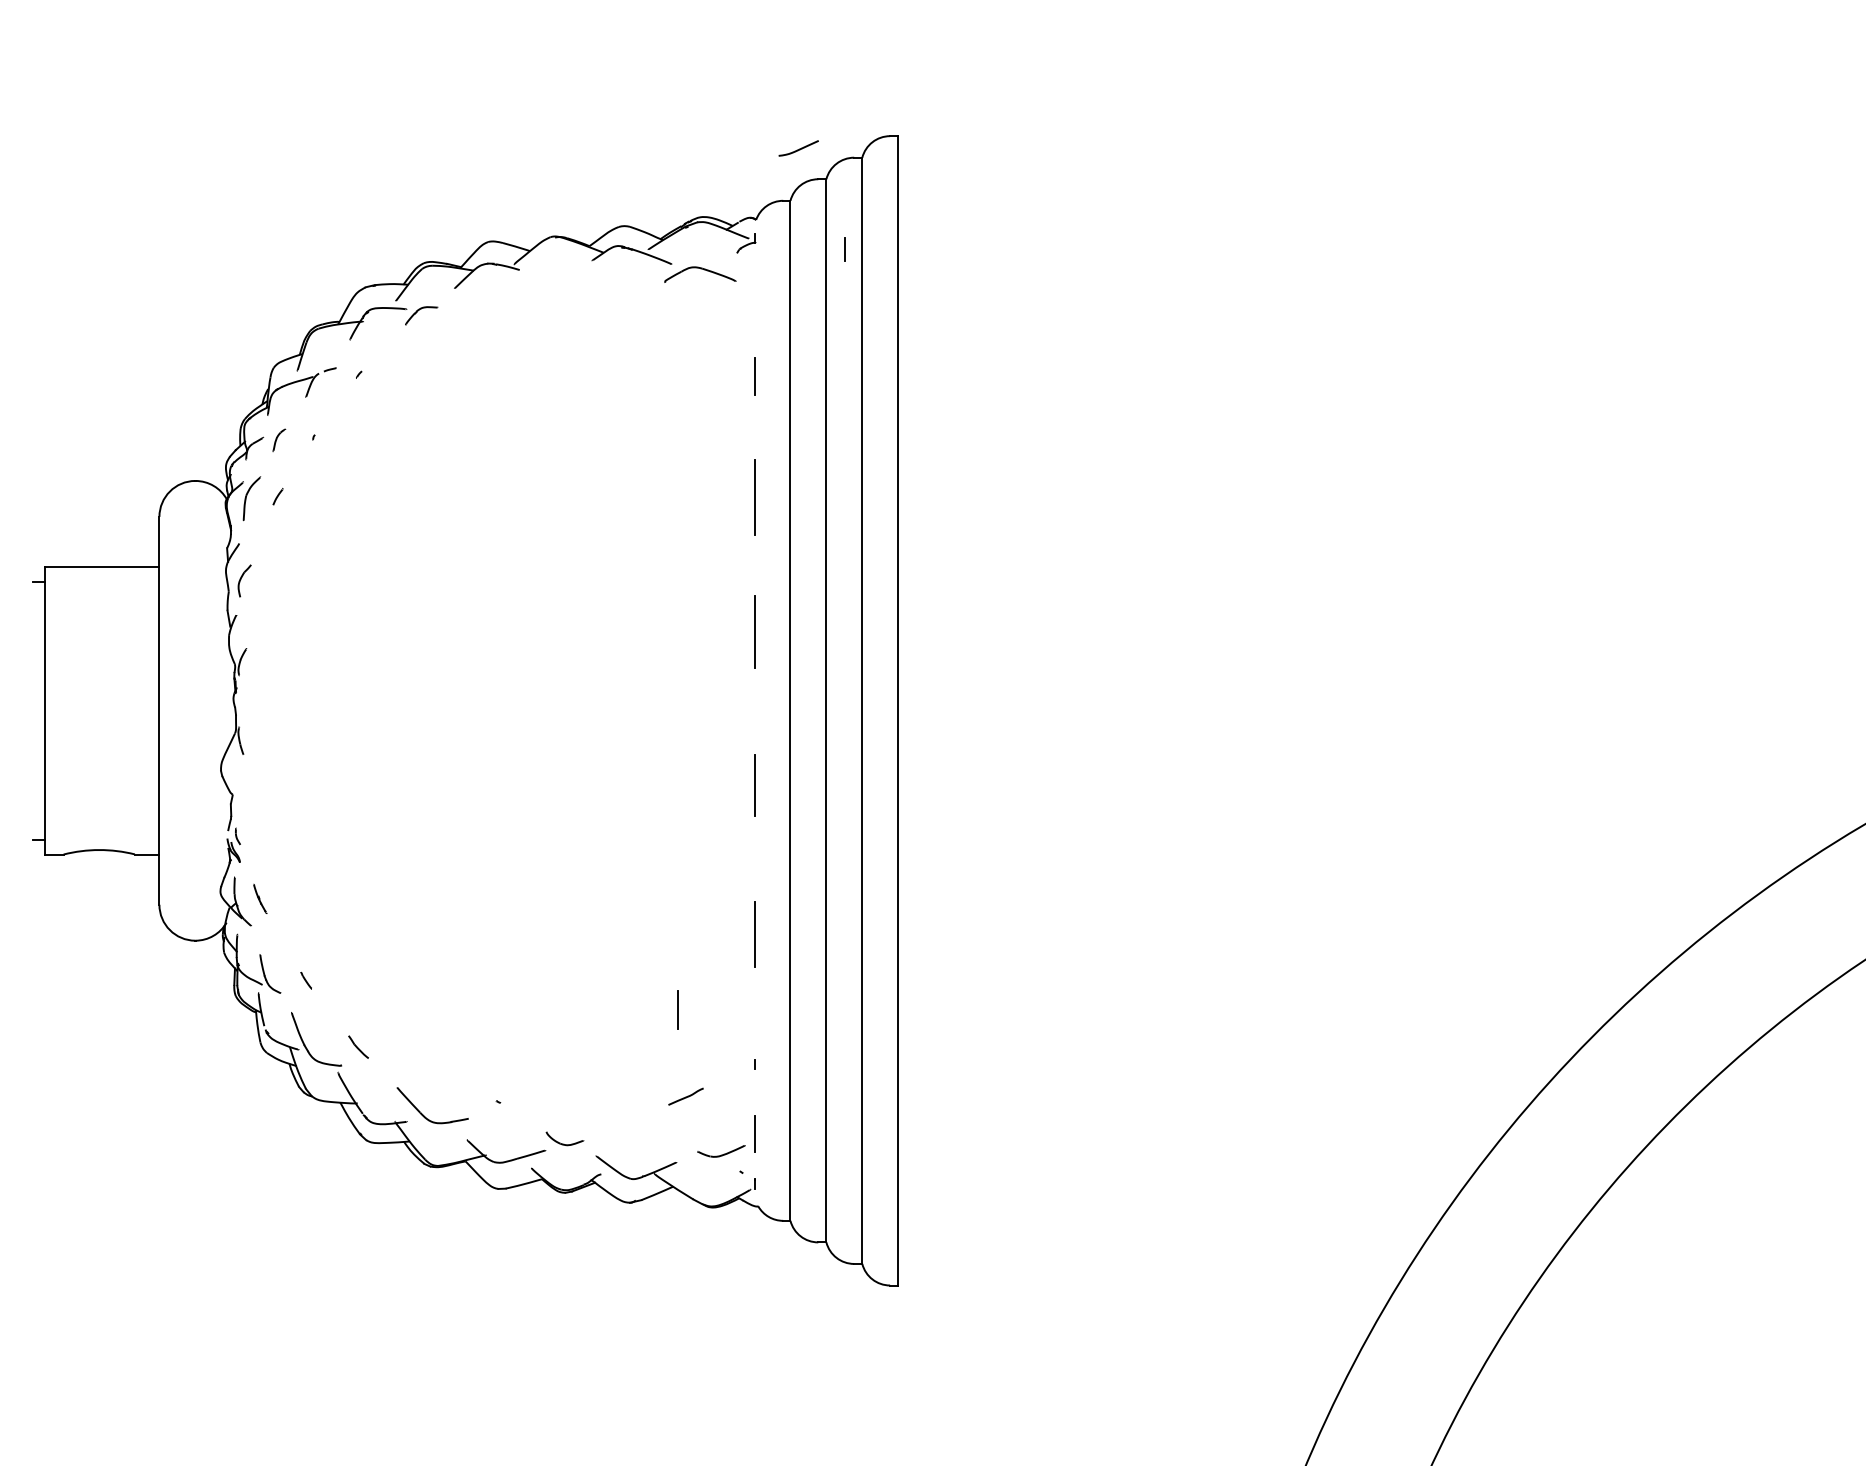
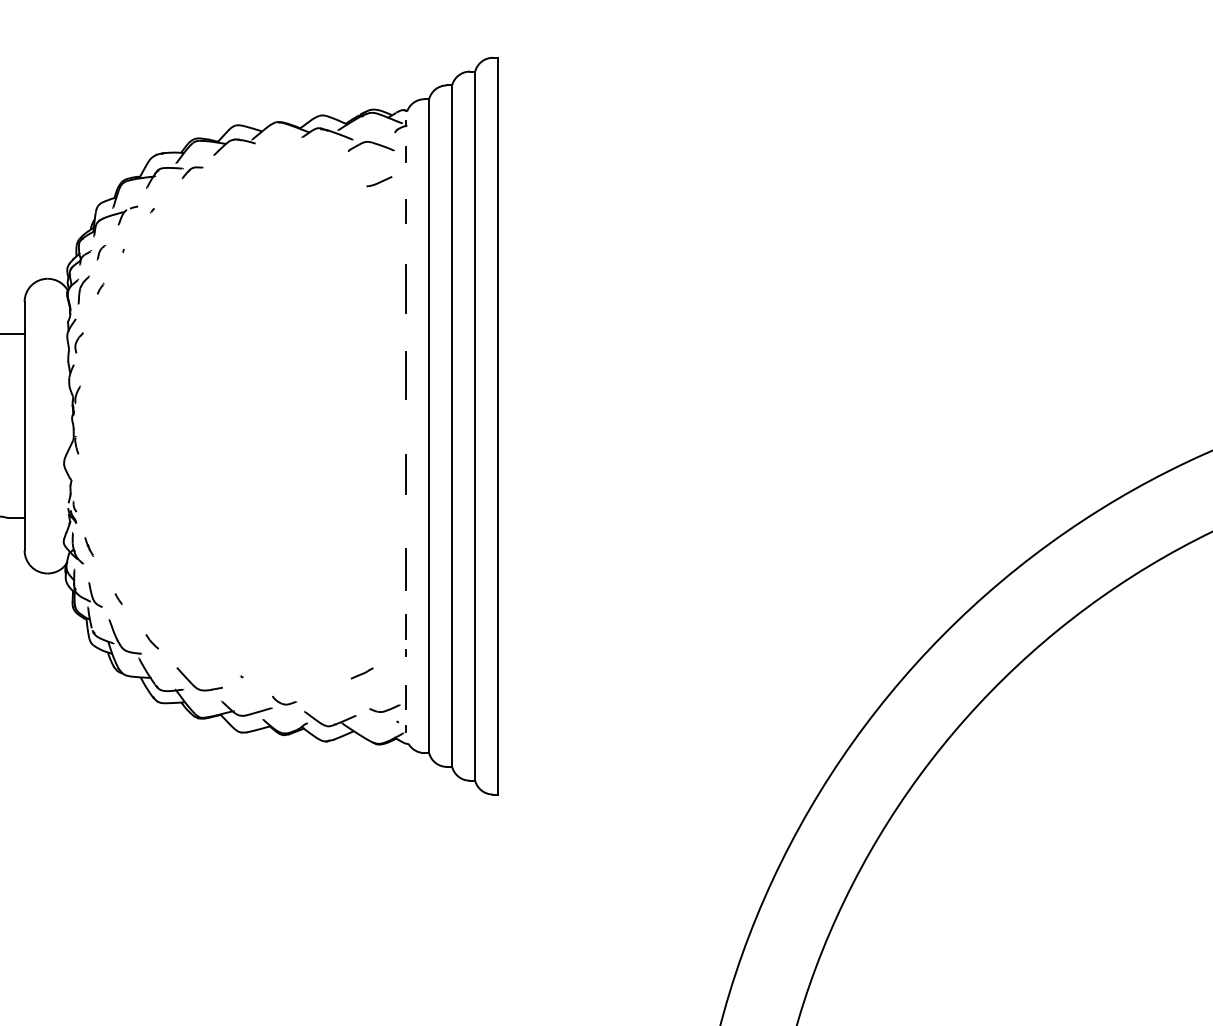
curve: (798, 148) -> (379, 181), moved
line: (844, 249) -> (405, 154), moved
line: (677, 1009) -> (405, 626), moved

